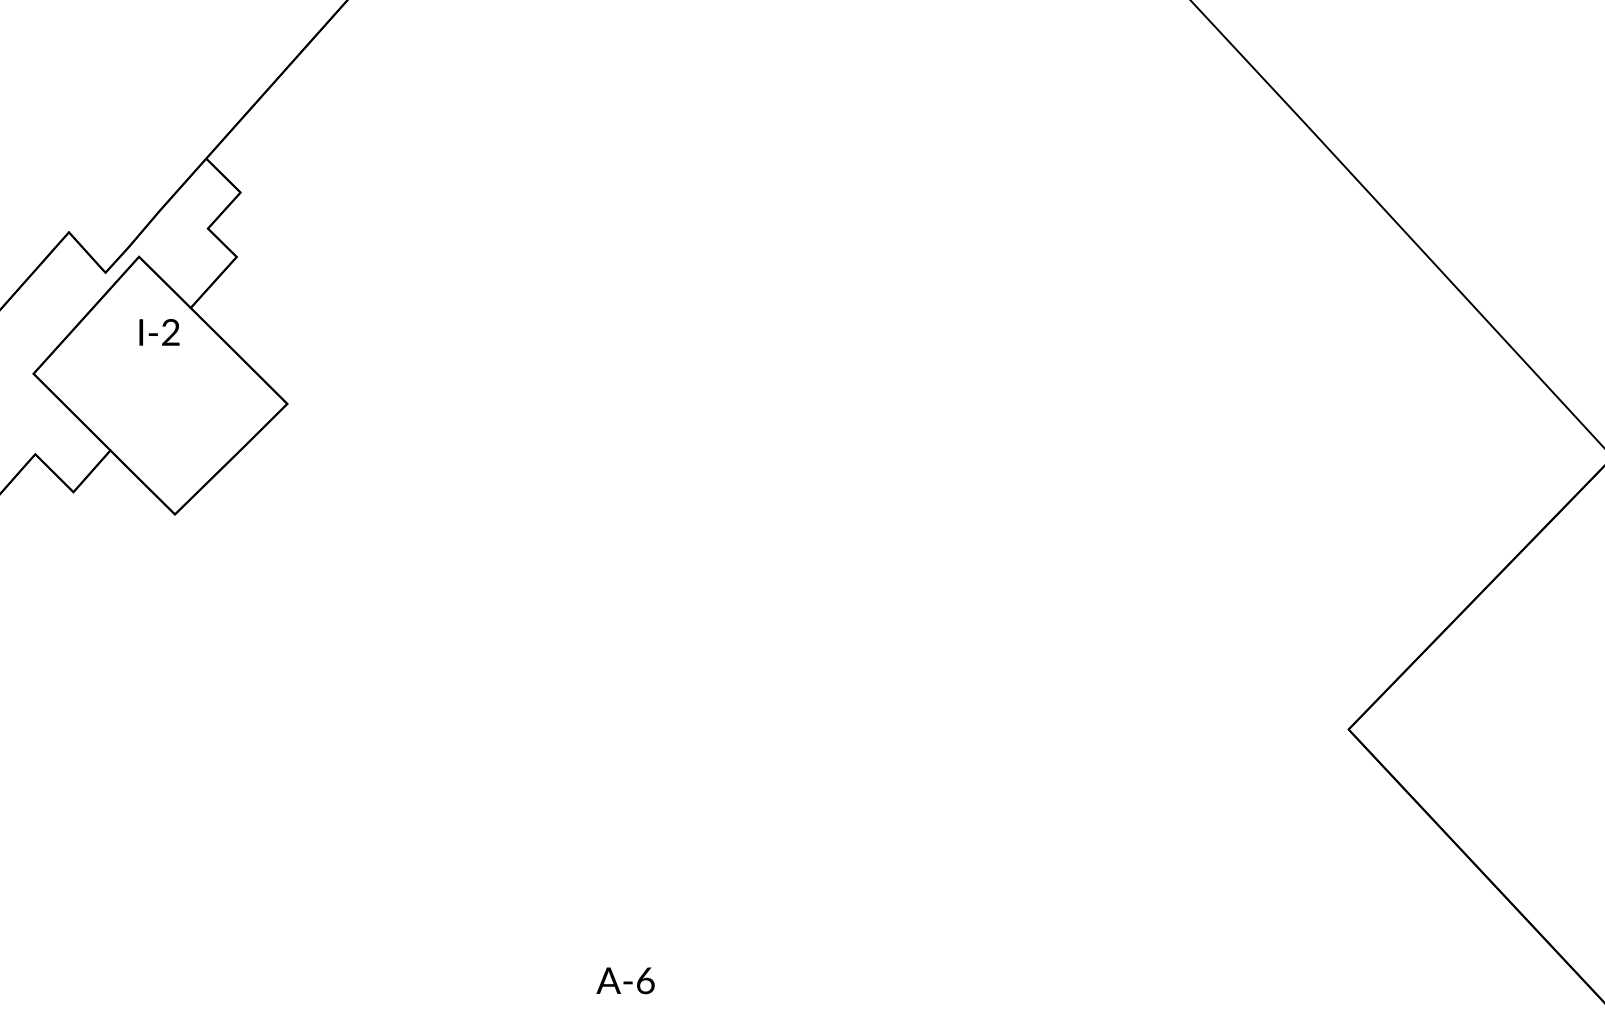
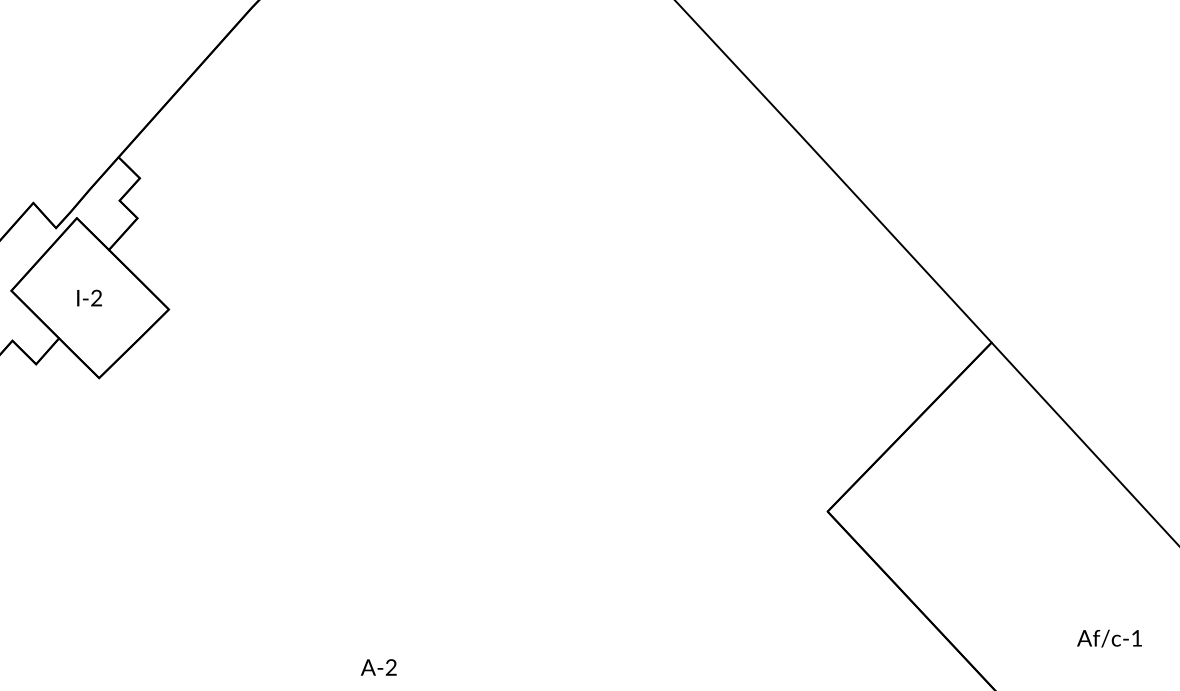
text: (159, 331) -> (89, 297), moved
text: (644, 980) -> (390, 667), A-6 -> A-2

